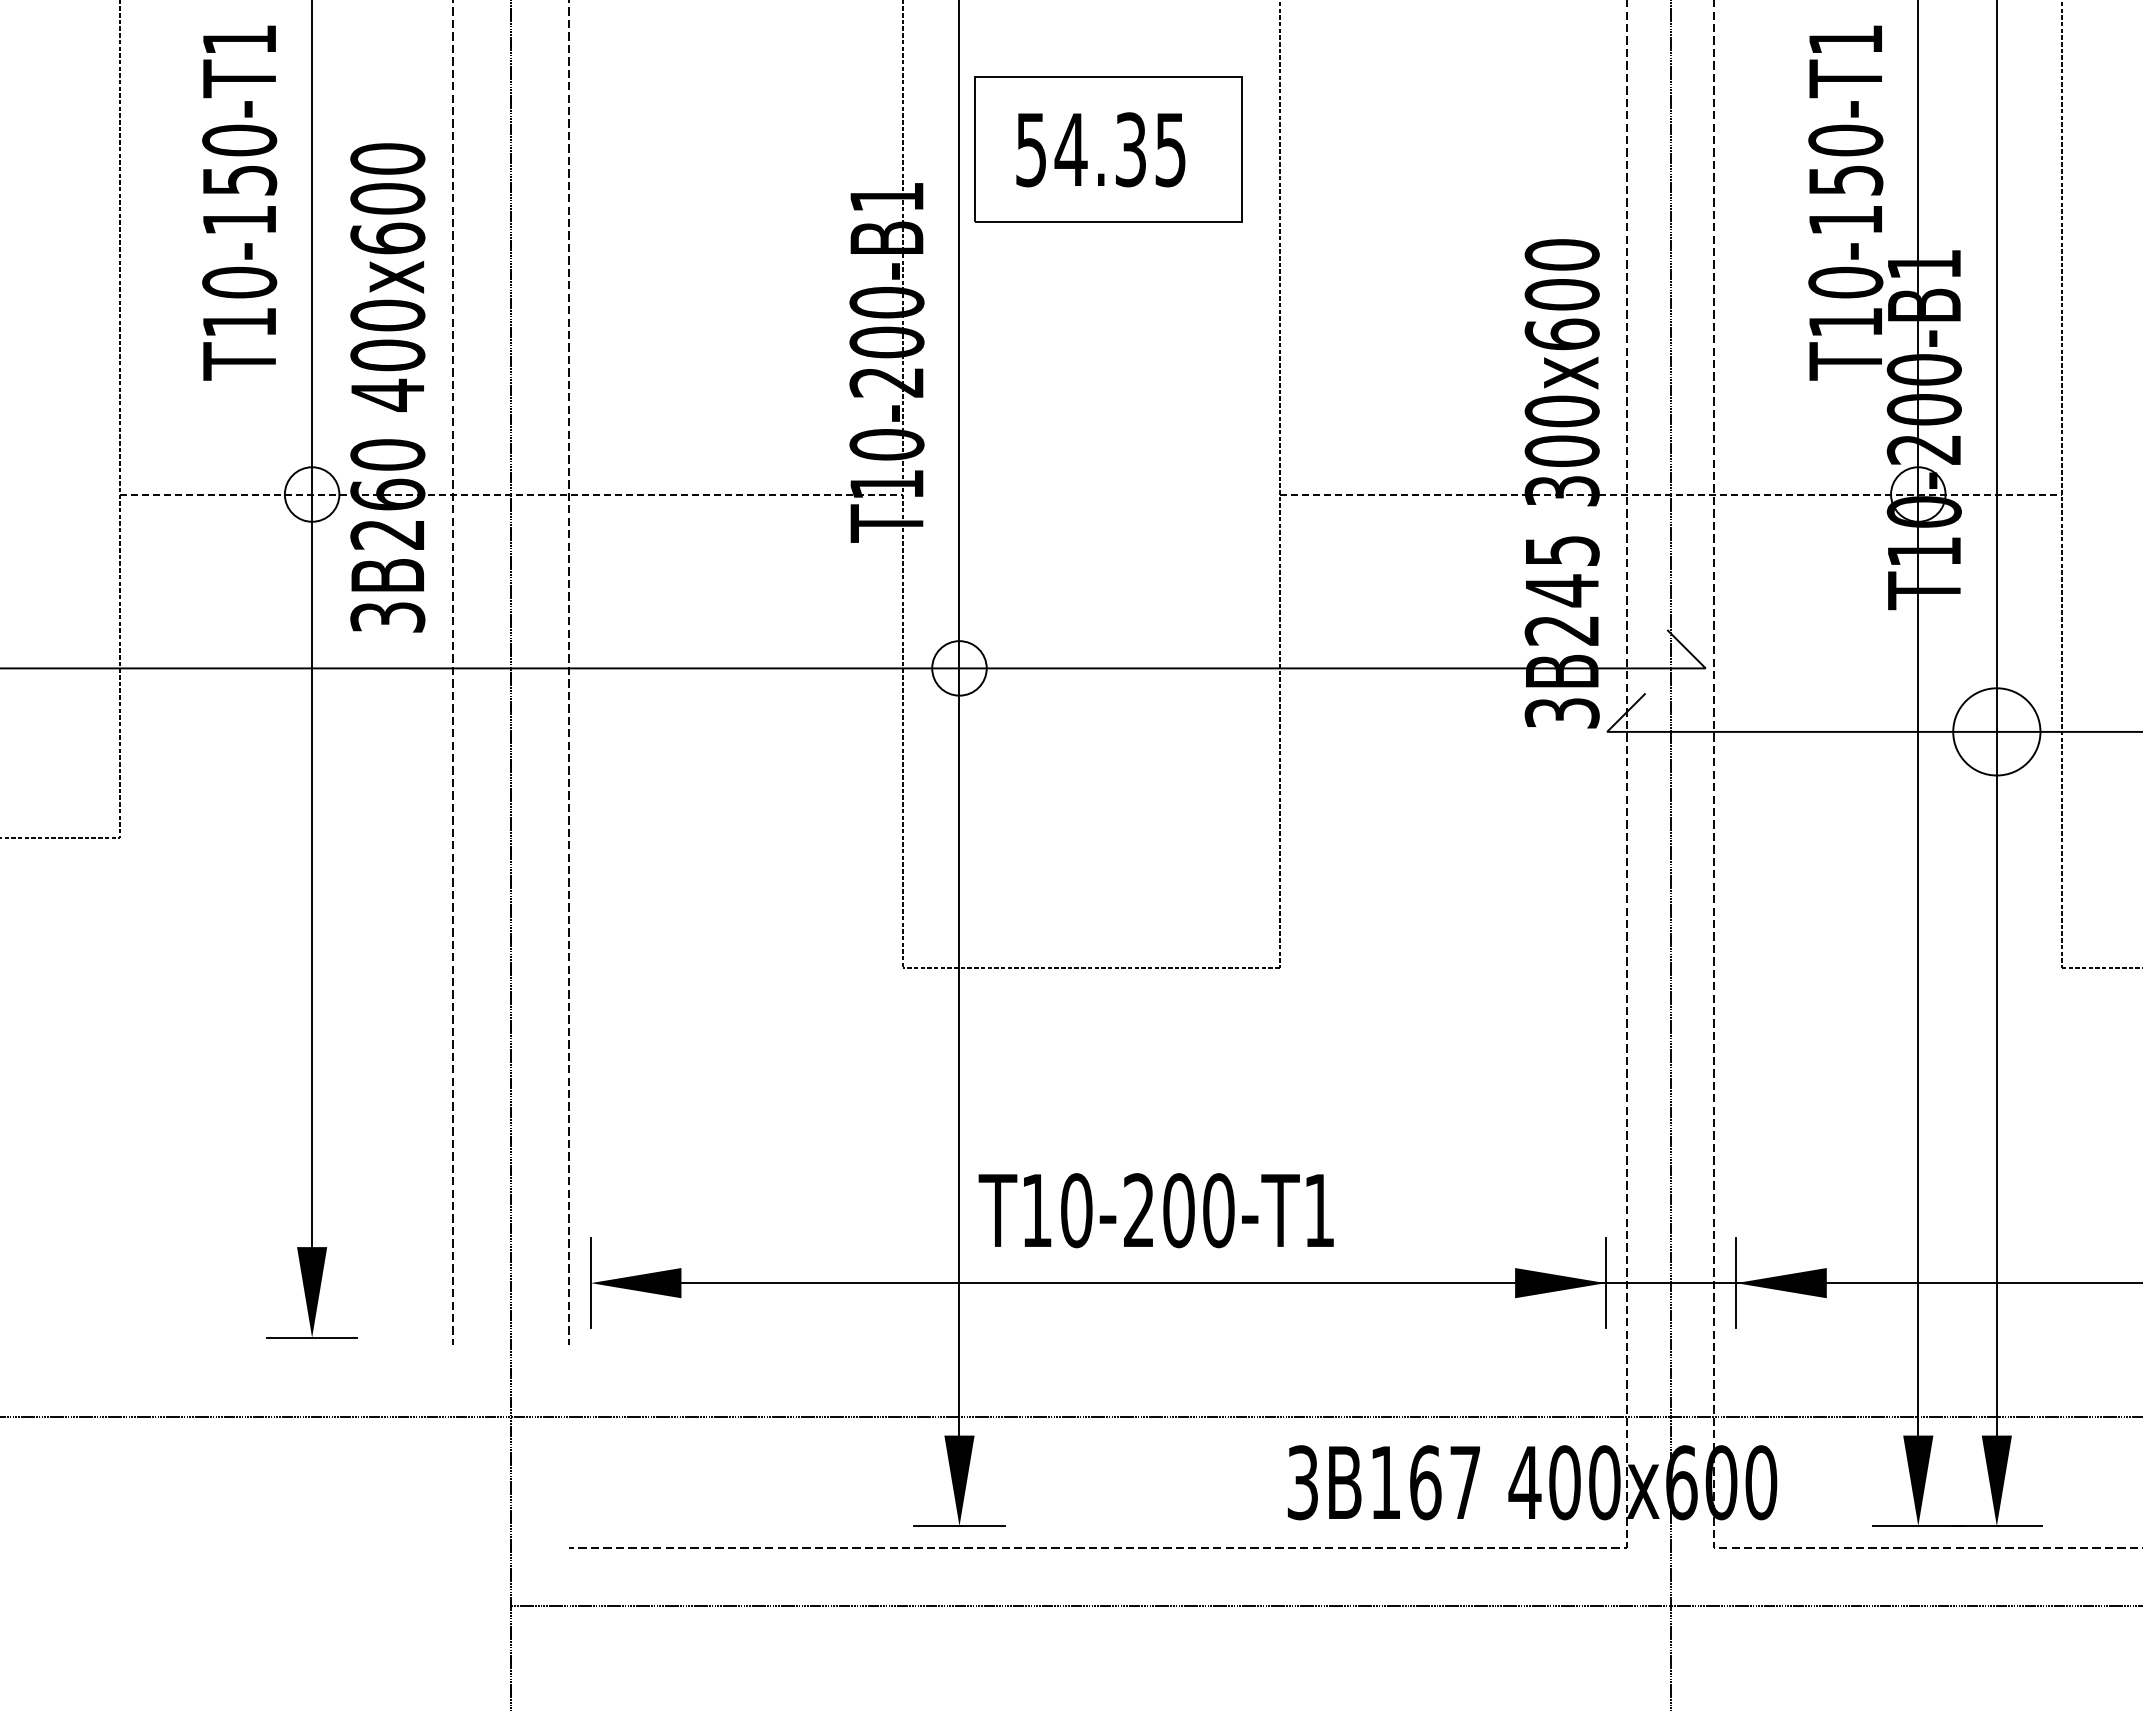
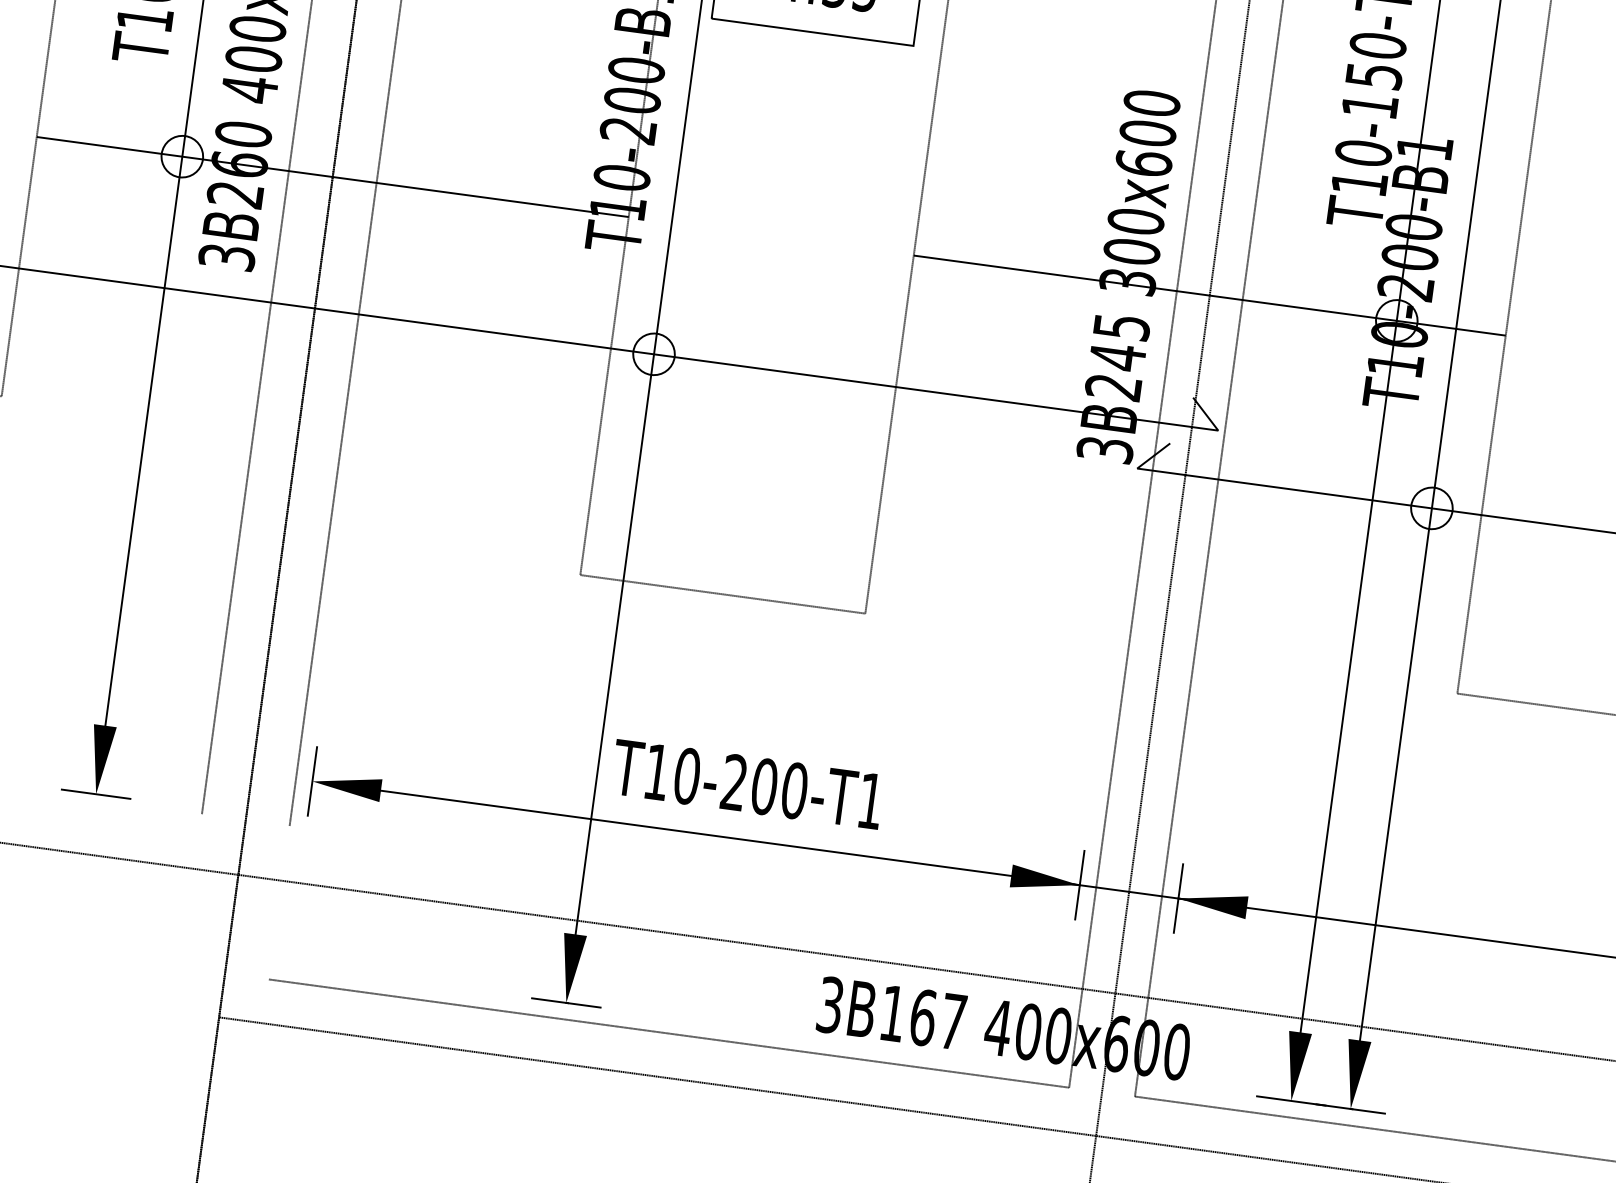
line: (511, 494) -> (333, 177), dashed -> solid
line: (1671, 494) -> (1210, 295), dashed -> solid
circle: (1996, 731) -> (1431, 508), size x0.62

